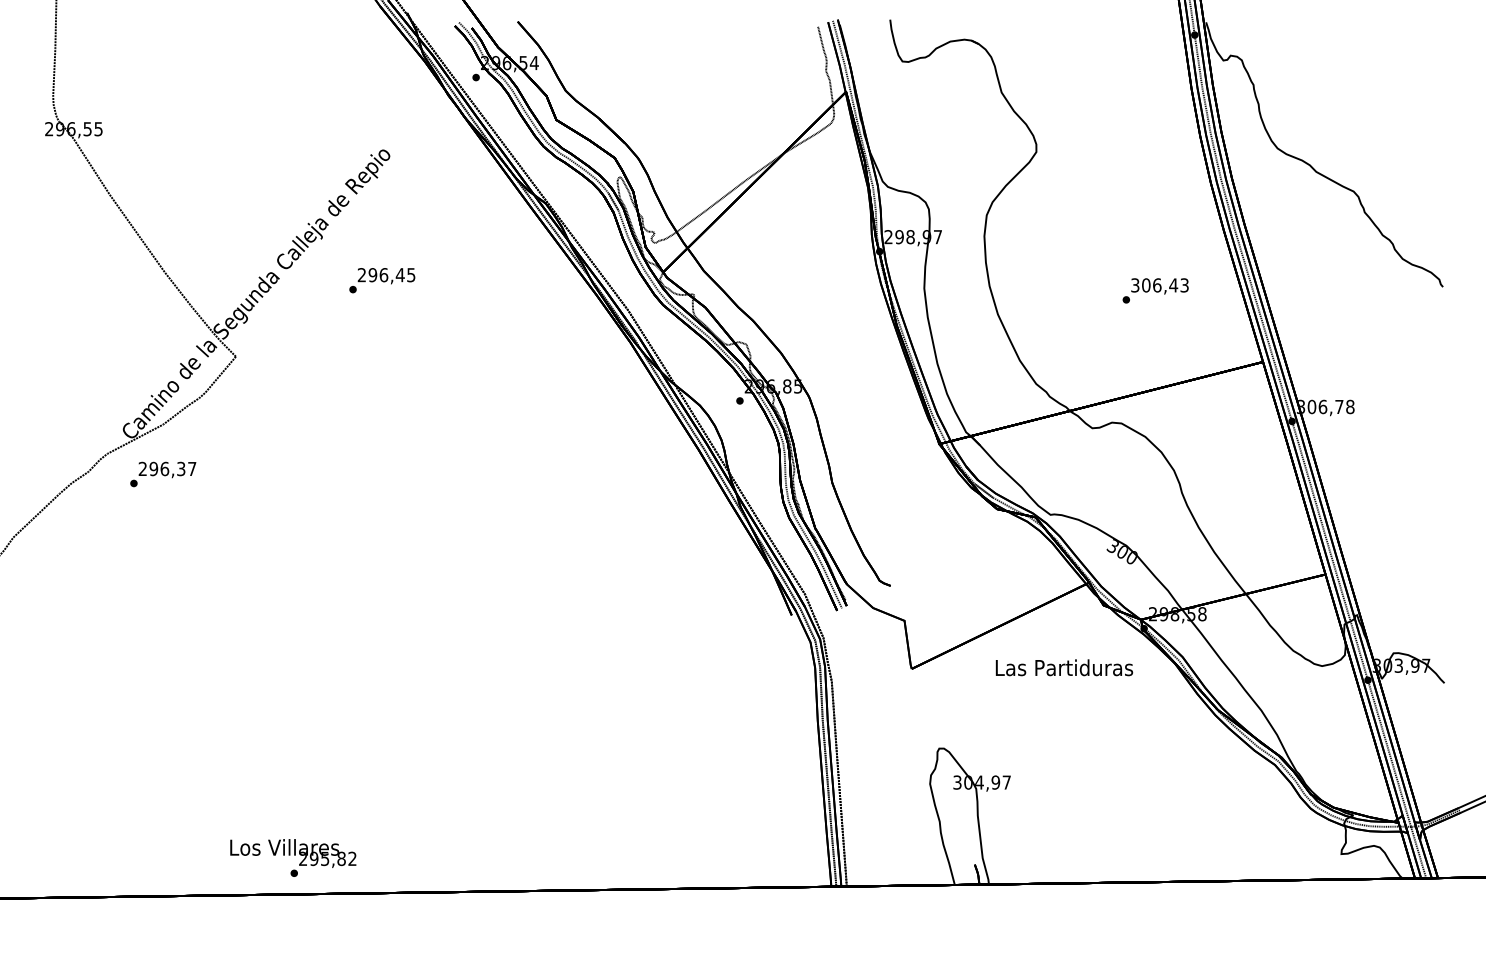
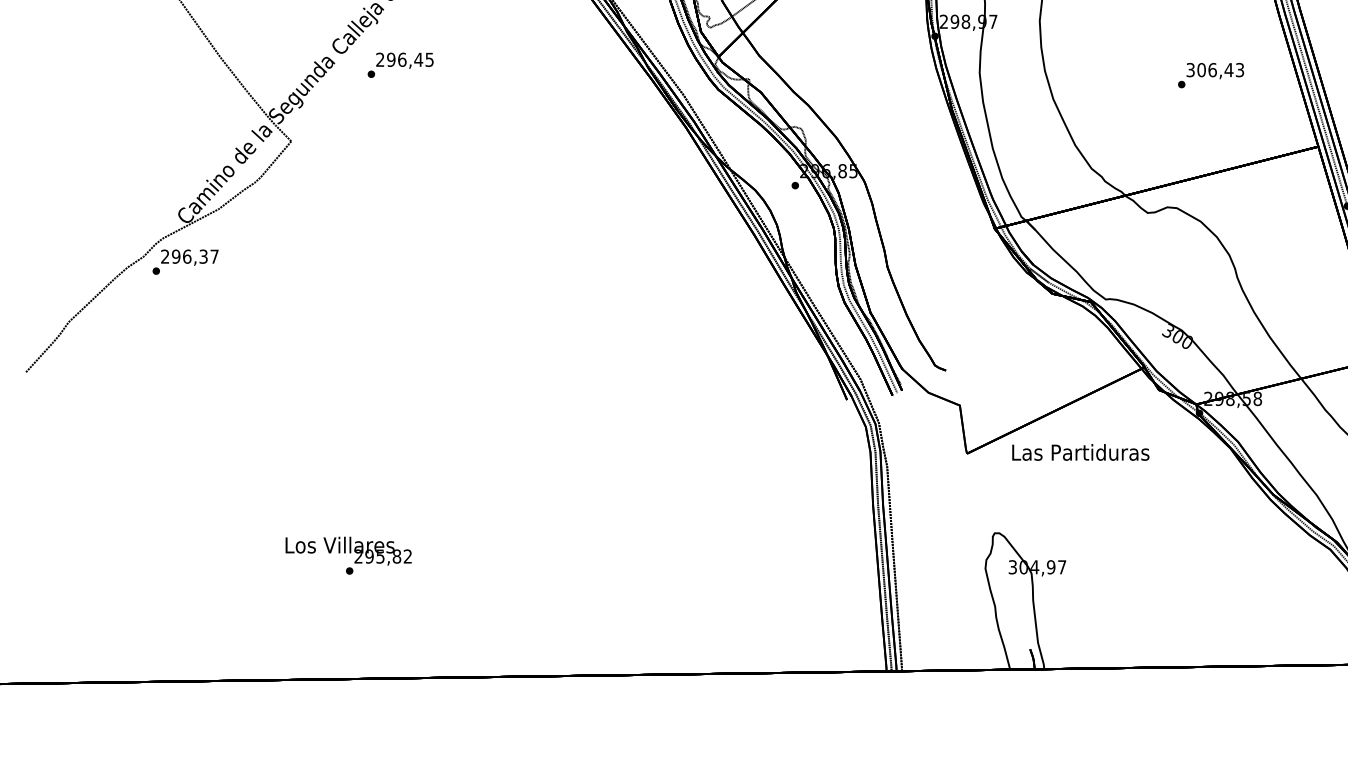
text: (382, 280) -> (400, 65), moved
text: (163, 474) -> (185, 262), moved
text: (1064, 667) -> (1080, 452), moved
text: (293, 857) -> (348, 555), moved

